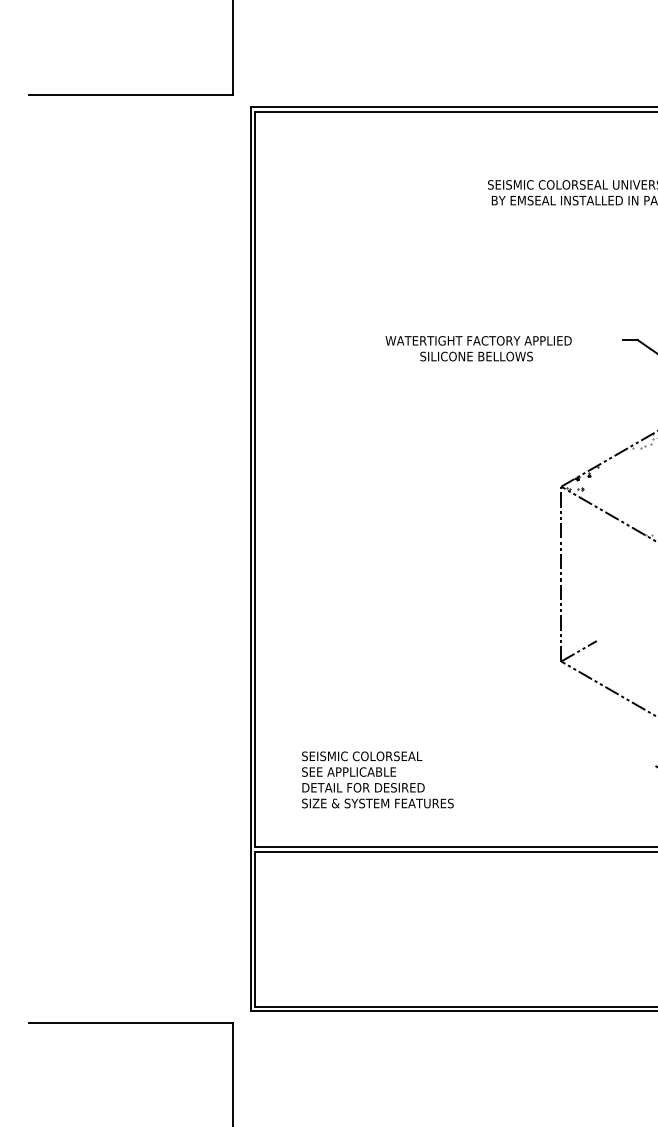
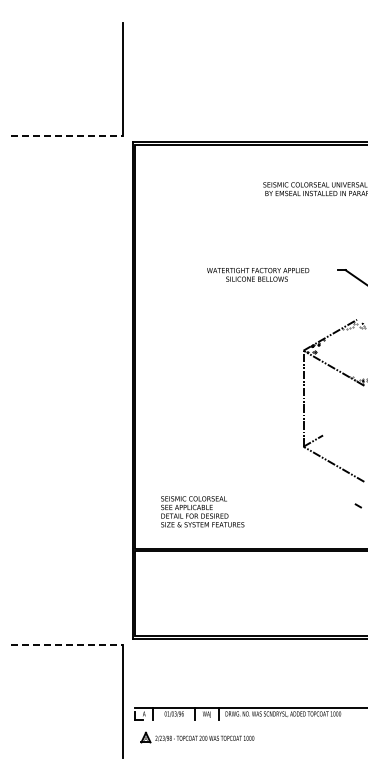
line: (131, 95) -> (67, 135), solid -> dashed
line: (131, 1023) -> (67, 645), solid -> dashed

